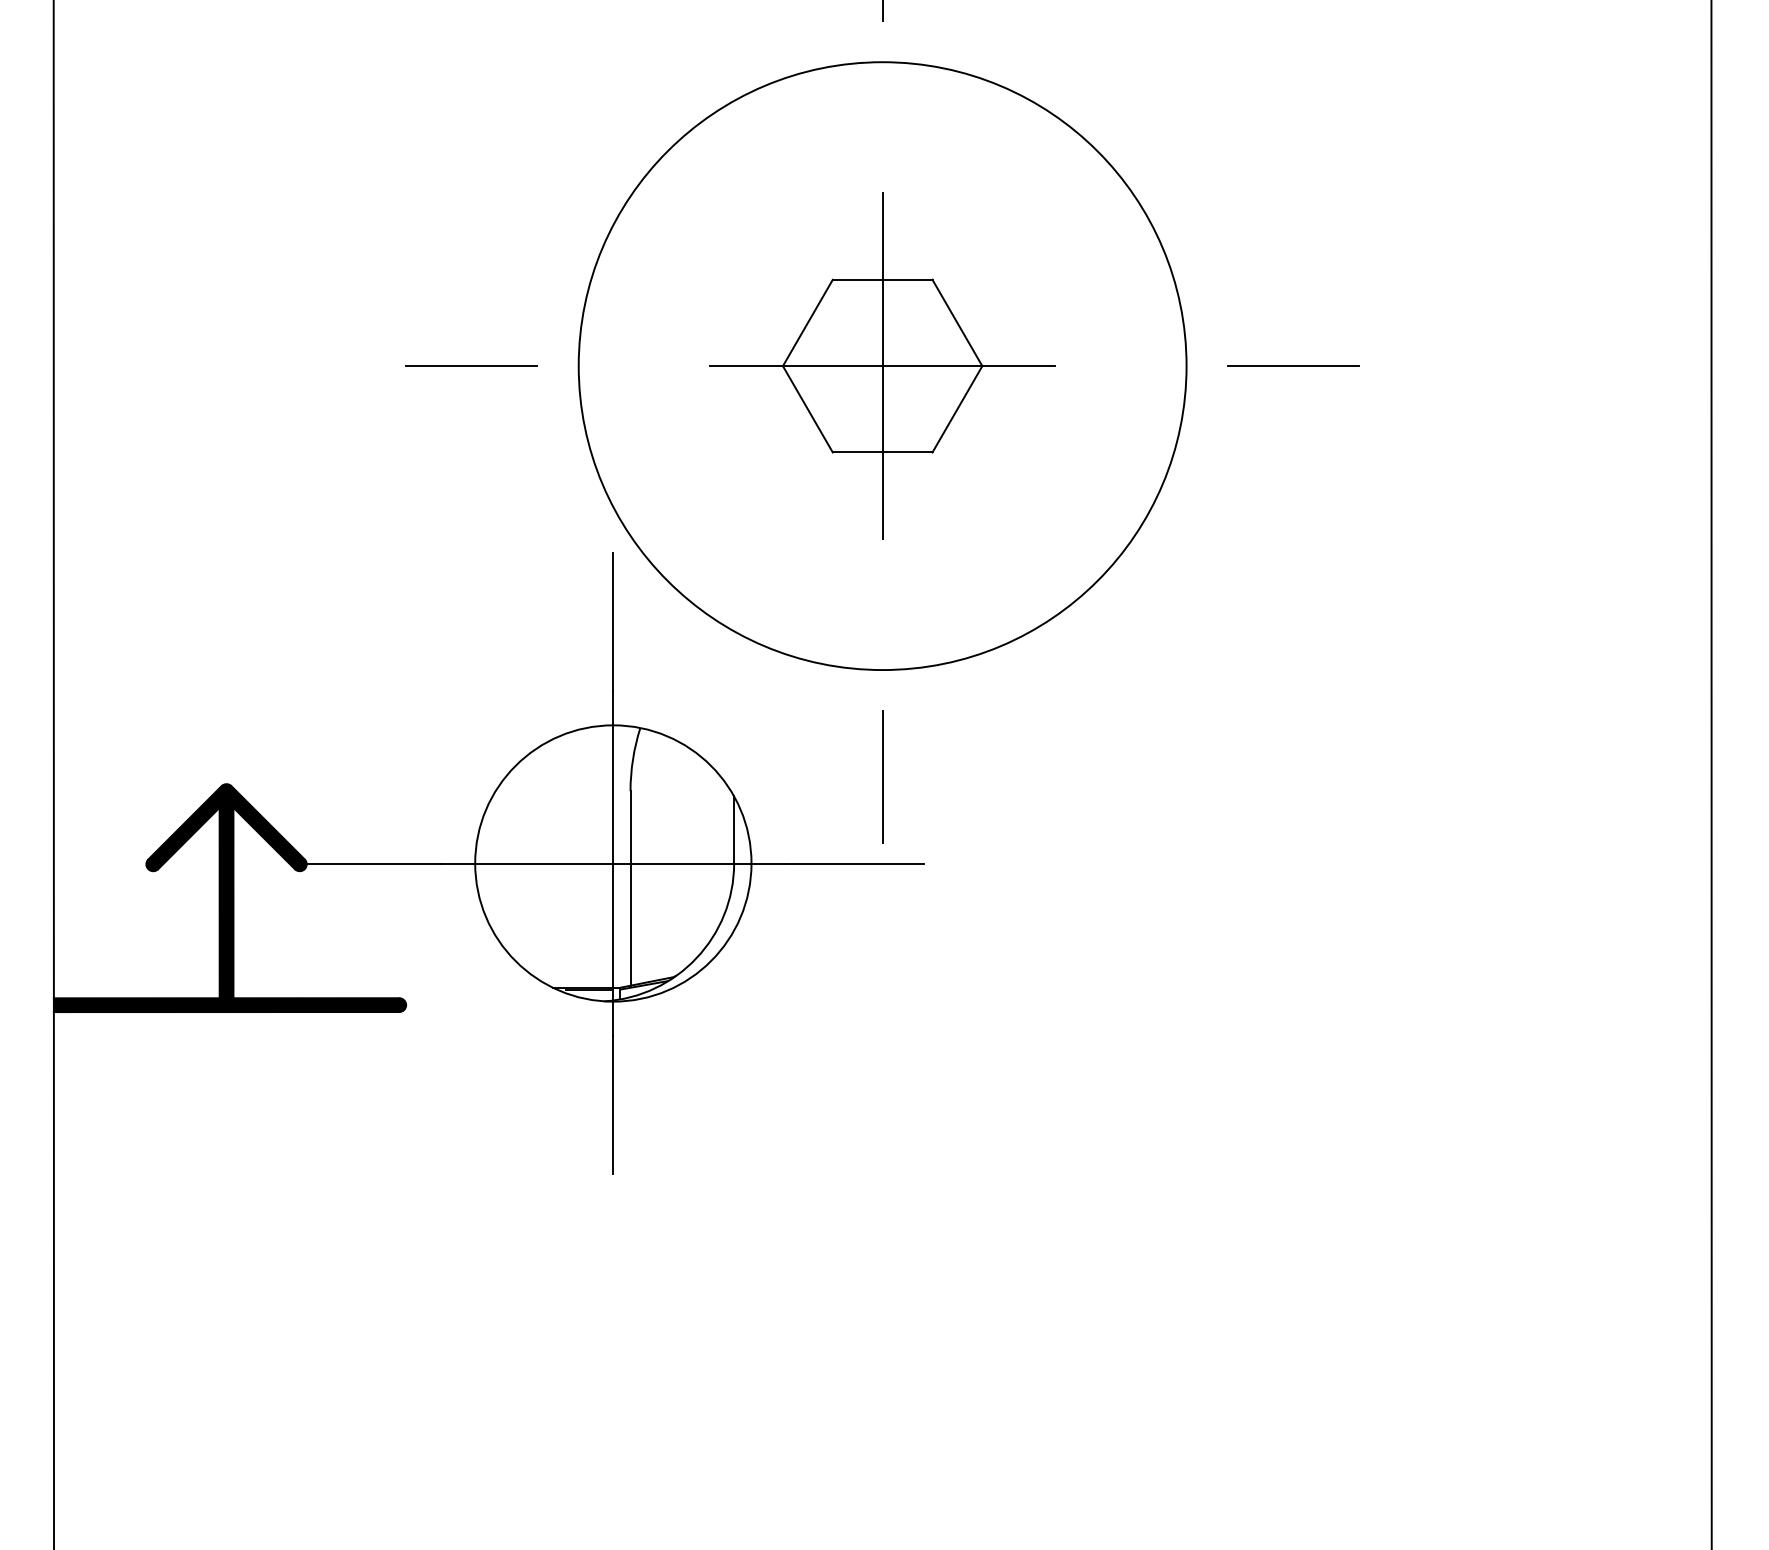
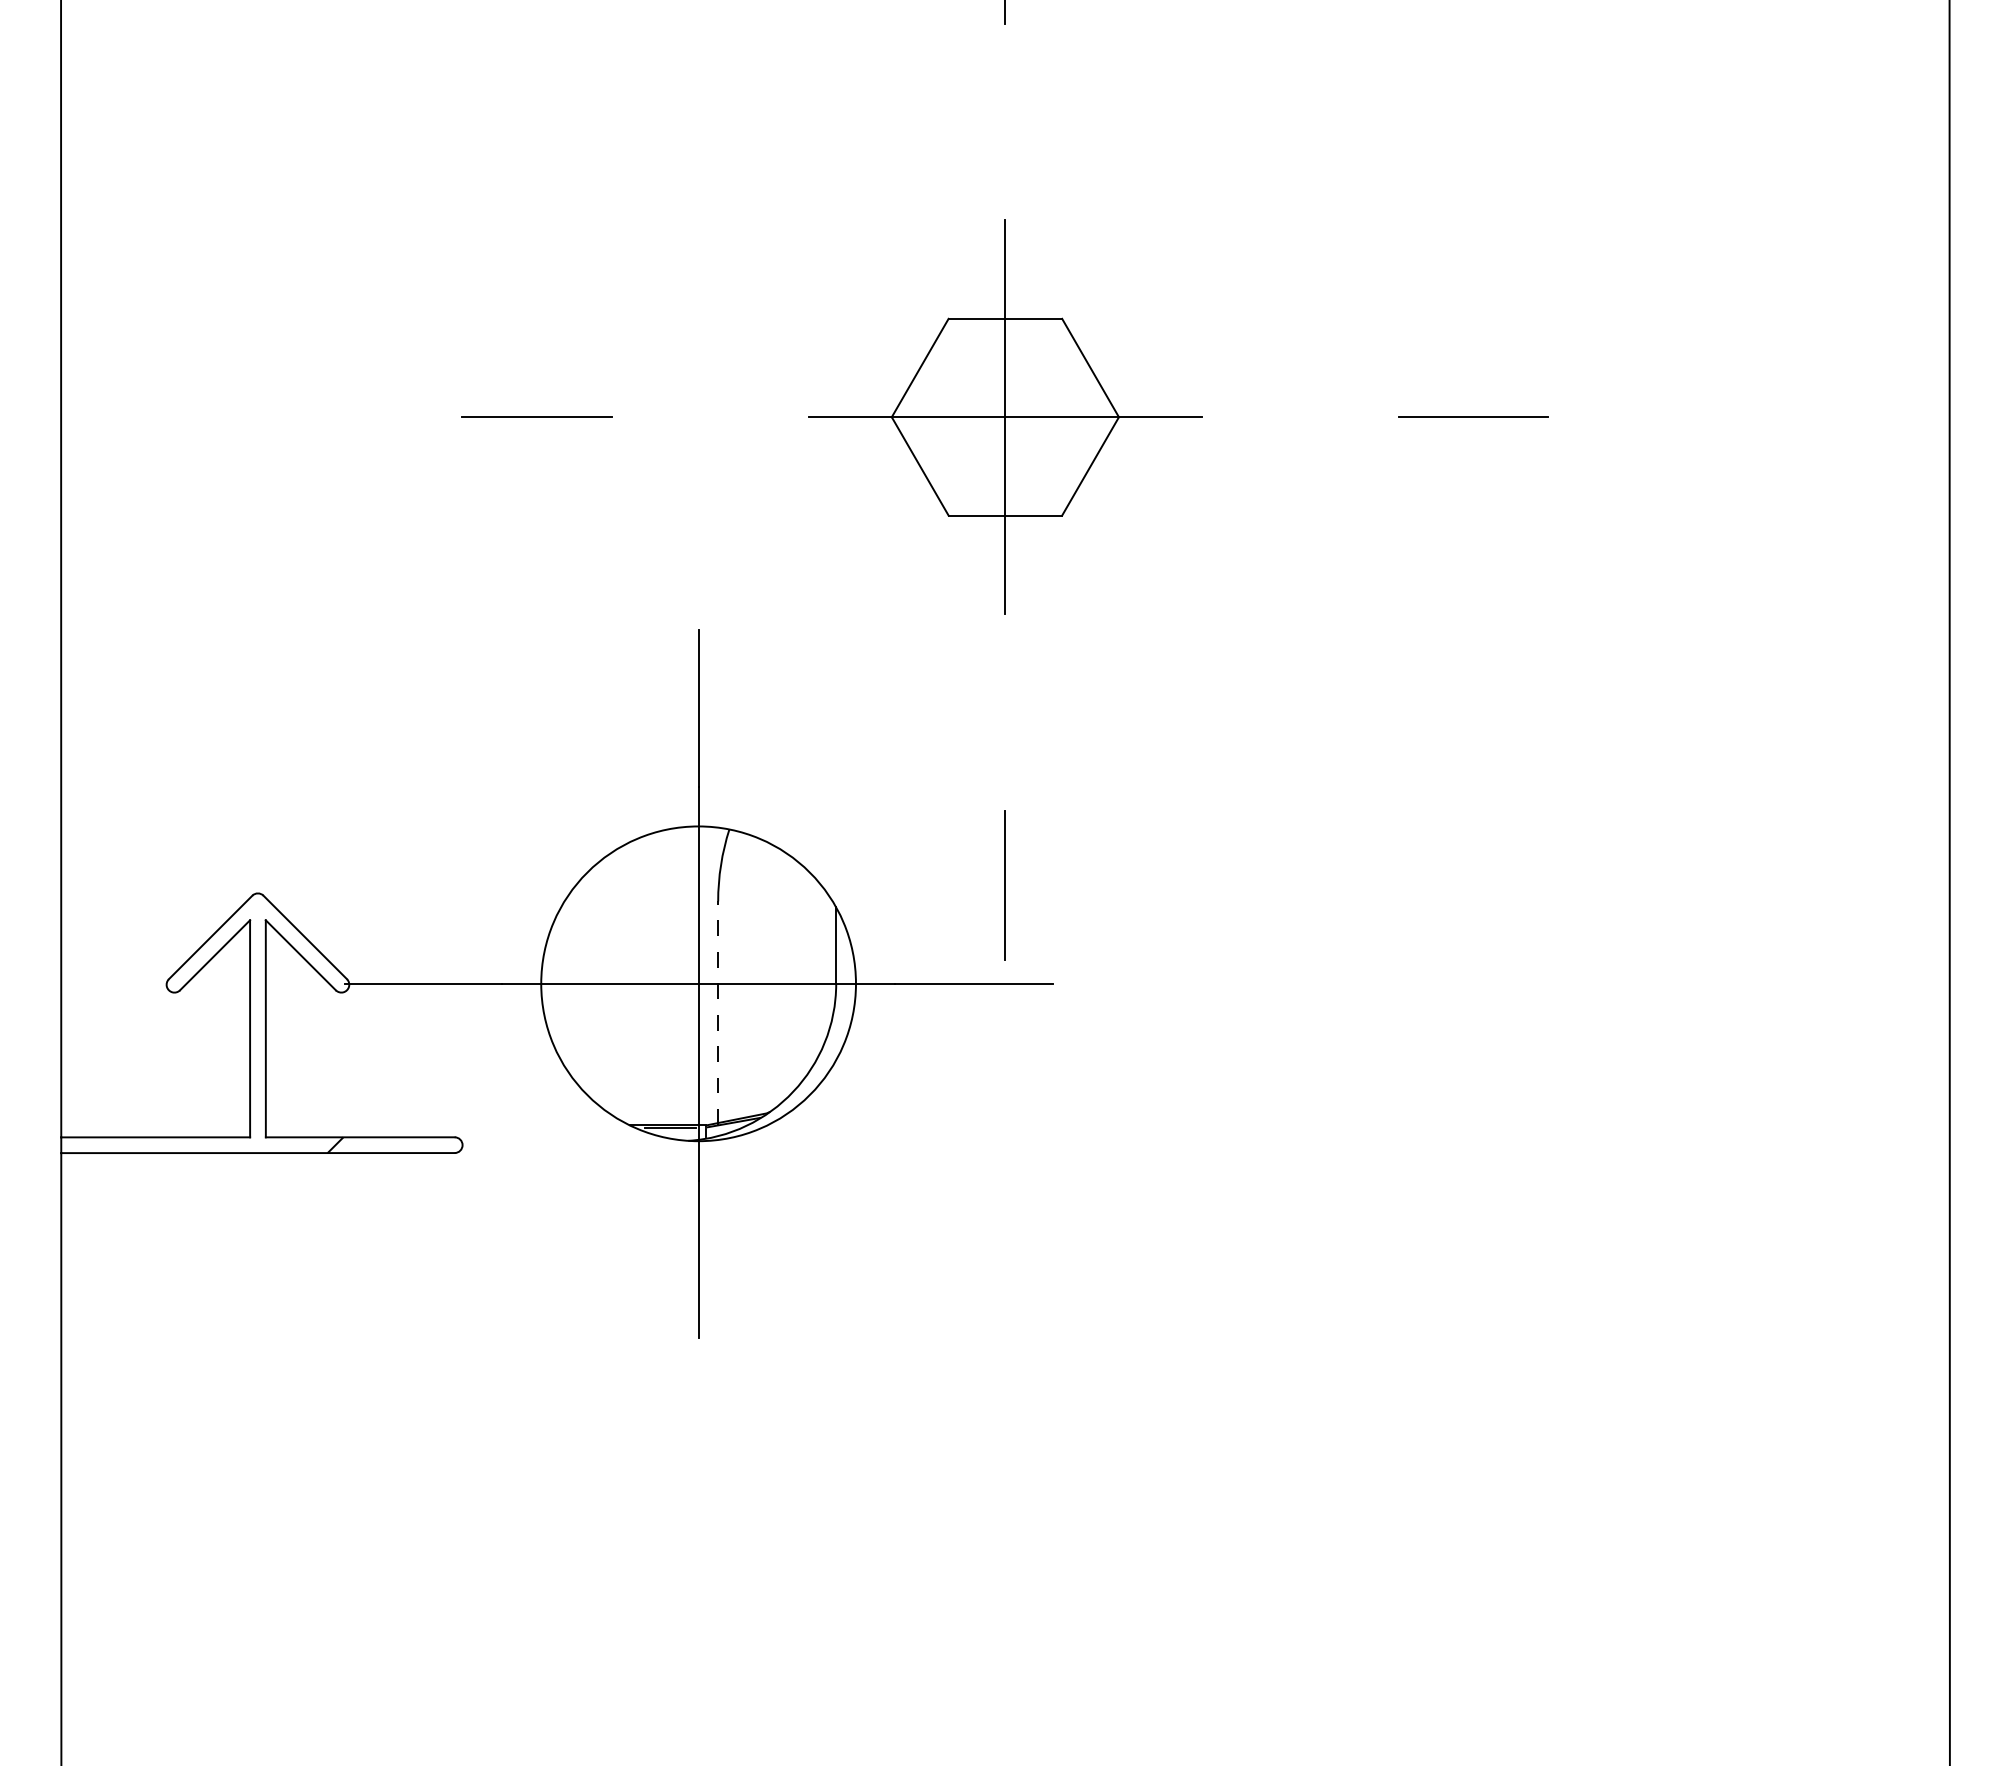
circle: (882, 366) -> (1005, 417), removed
line: (630, 889) -> (718, 1013), solid -> dashed
fill: (229, 898) -> (261, 1023), removed

